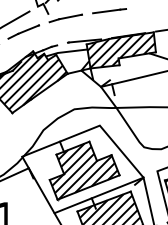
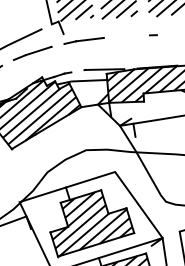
line: (106, 11) -> (133, 36), removed

